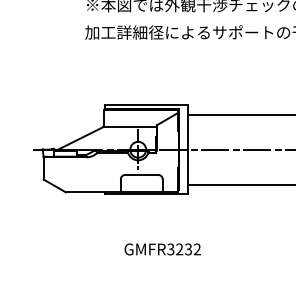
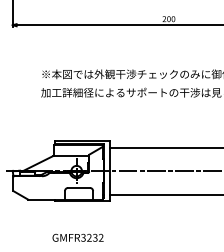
text: (161, 248) -> (77, 237), moved

